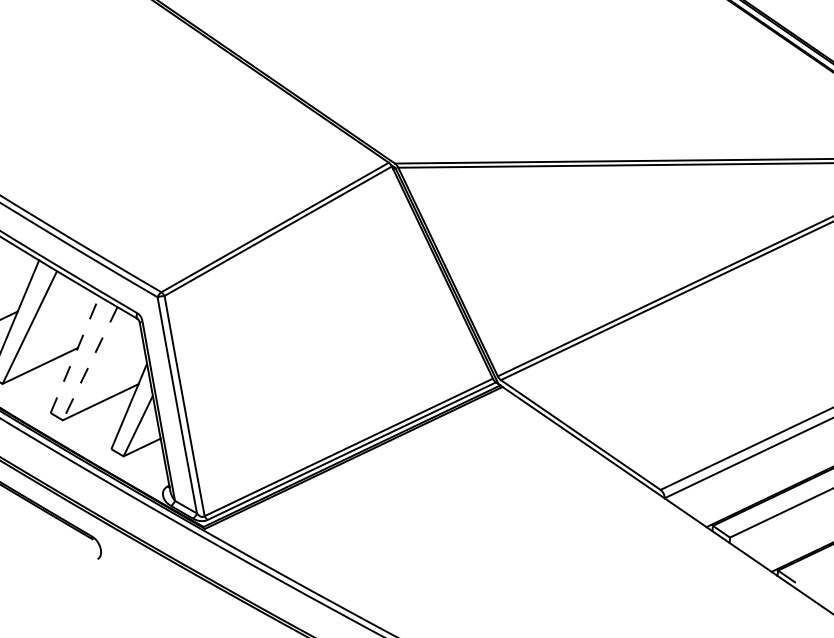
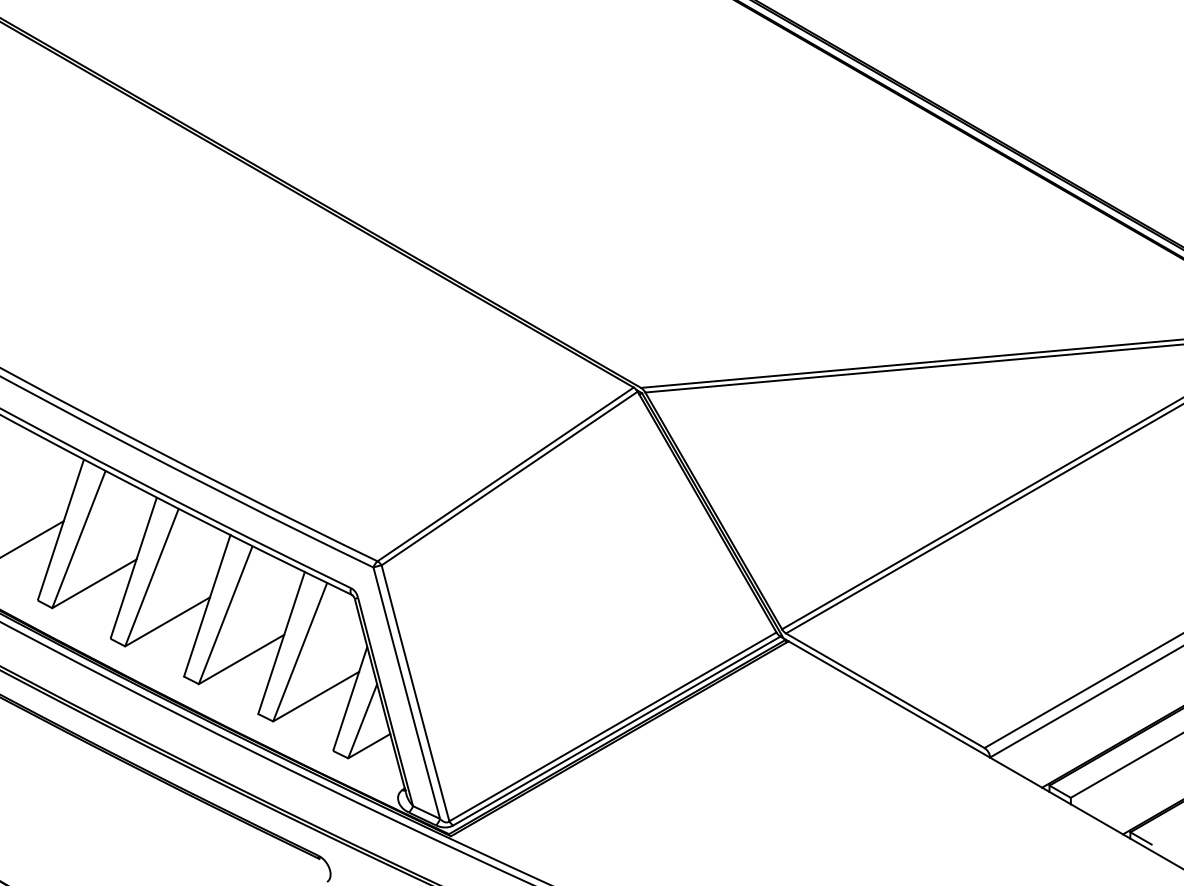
line: (75, 354) -> (281, 642), dashed -> solid
line: (90, 362) -> (300, 650), dashed -> solid

